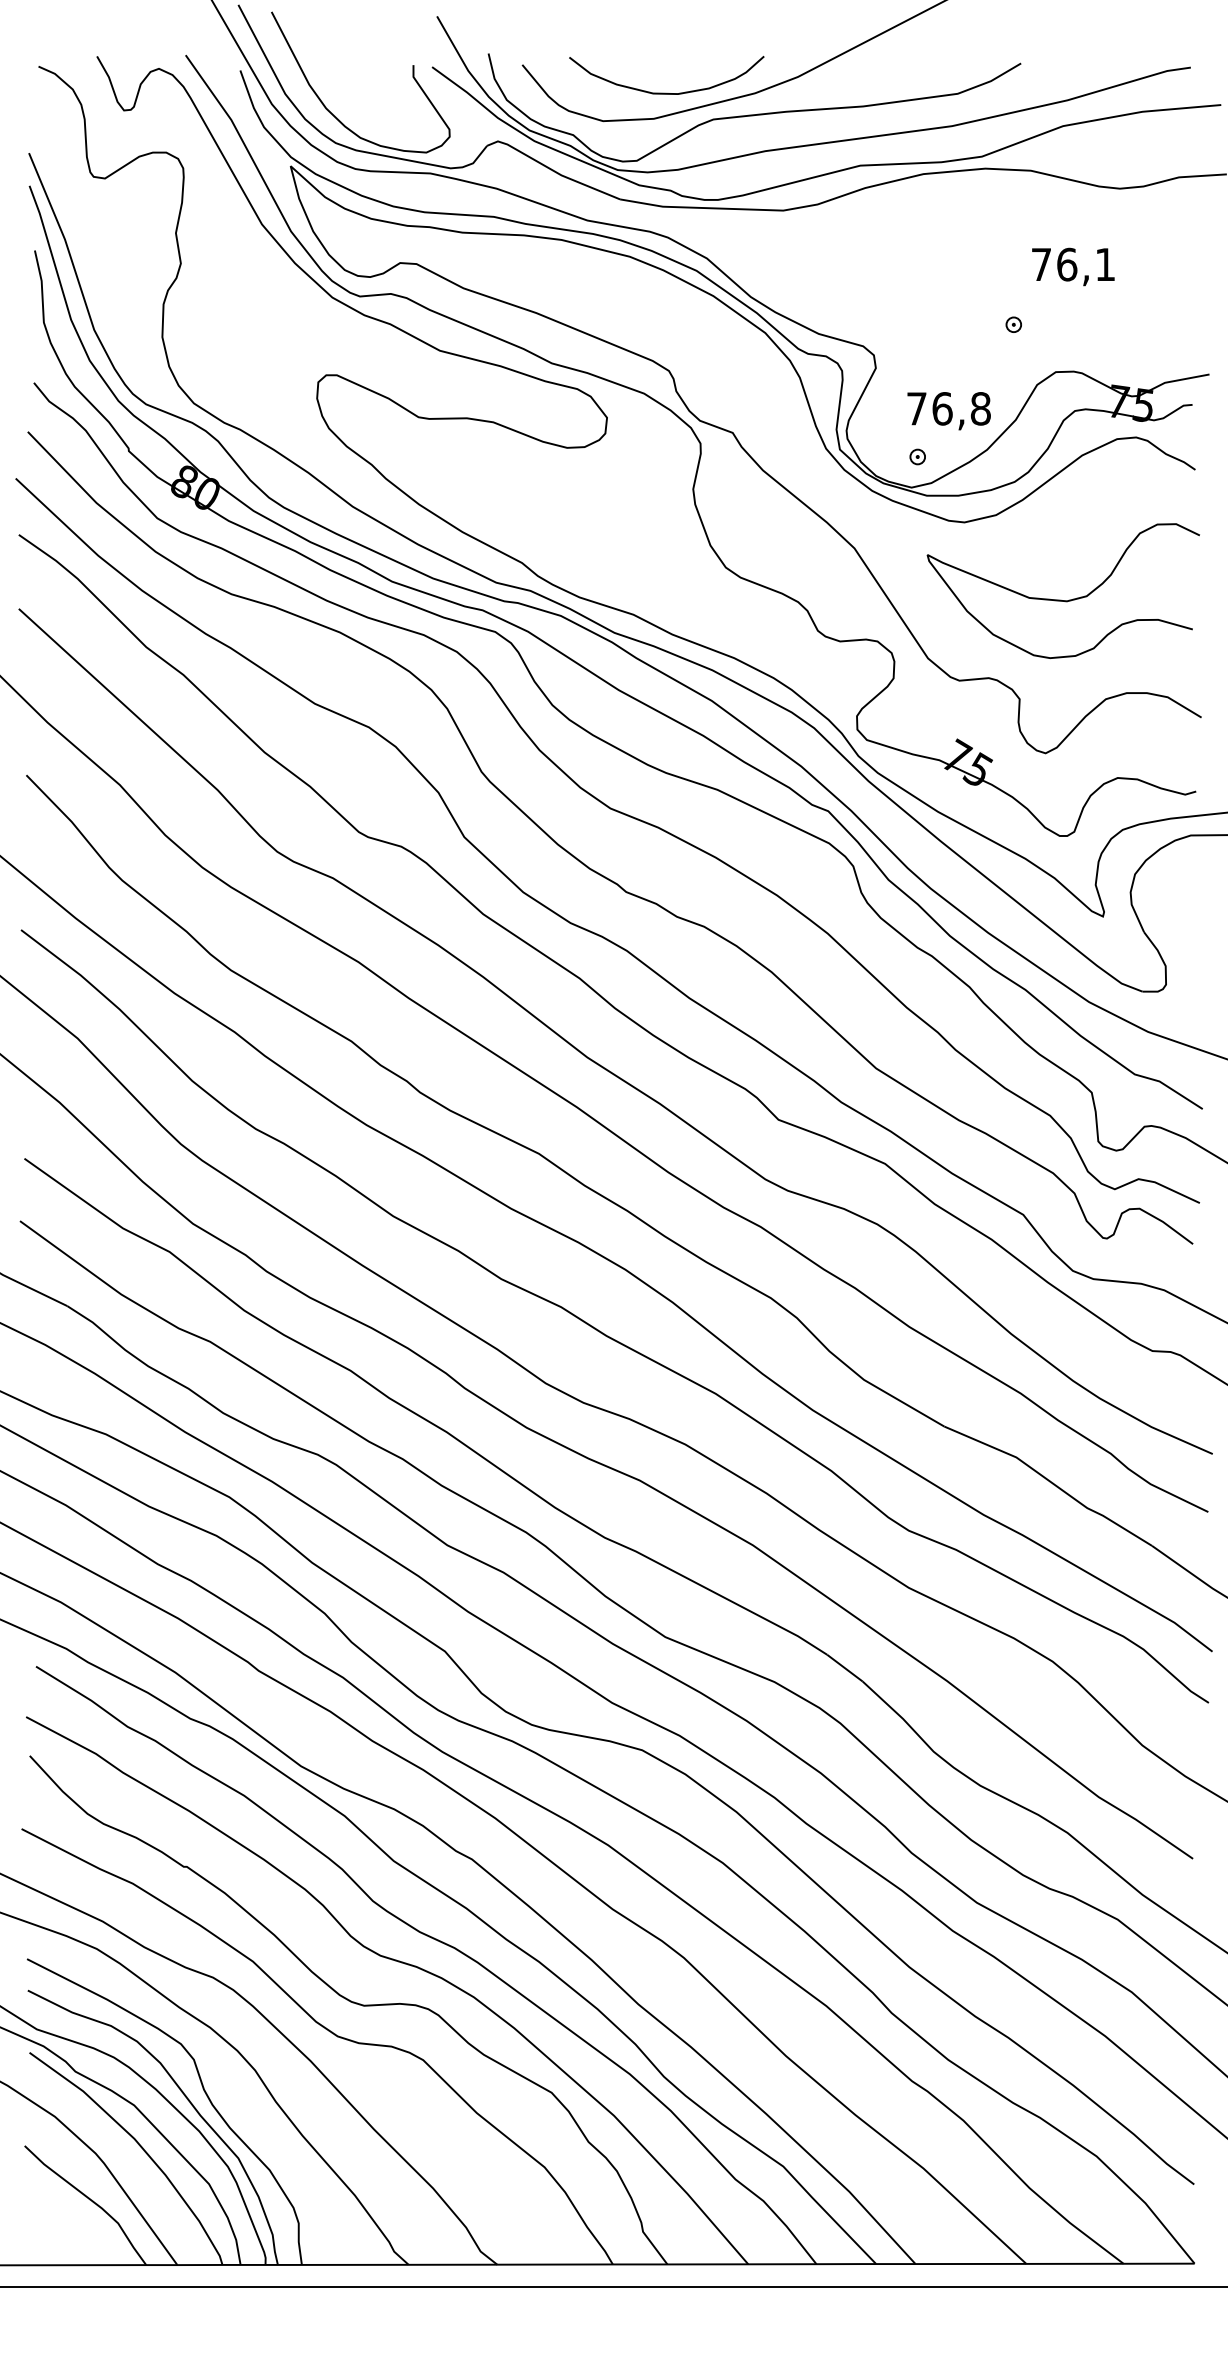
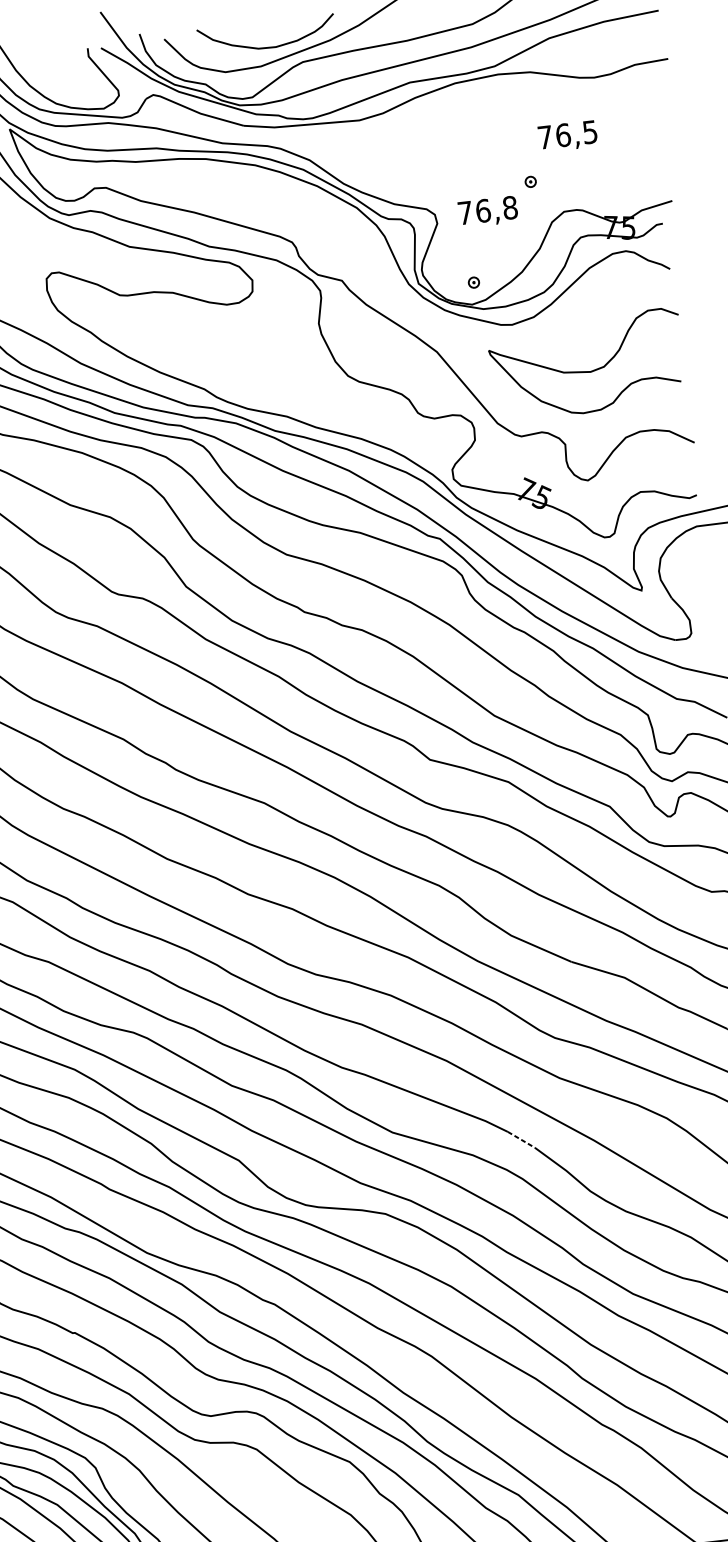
text: (1104, 264) -> (589, 132), 76,1 -> 76,5
text: (948, 411) -> (487, 212), moved
line: (845, 1668) -> (521, 1139), solid -> dashed

